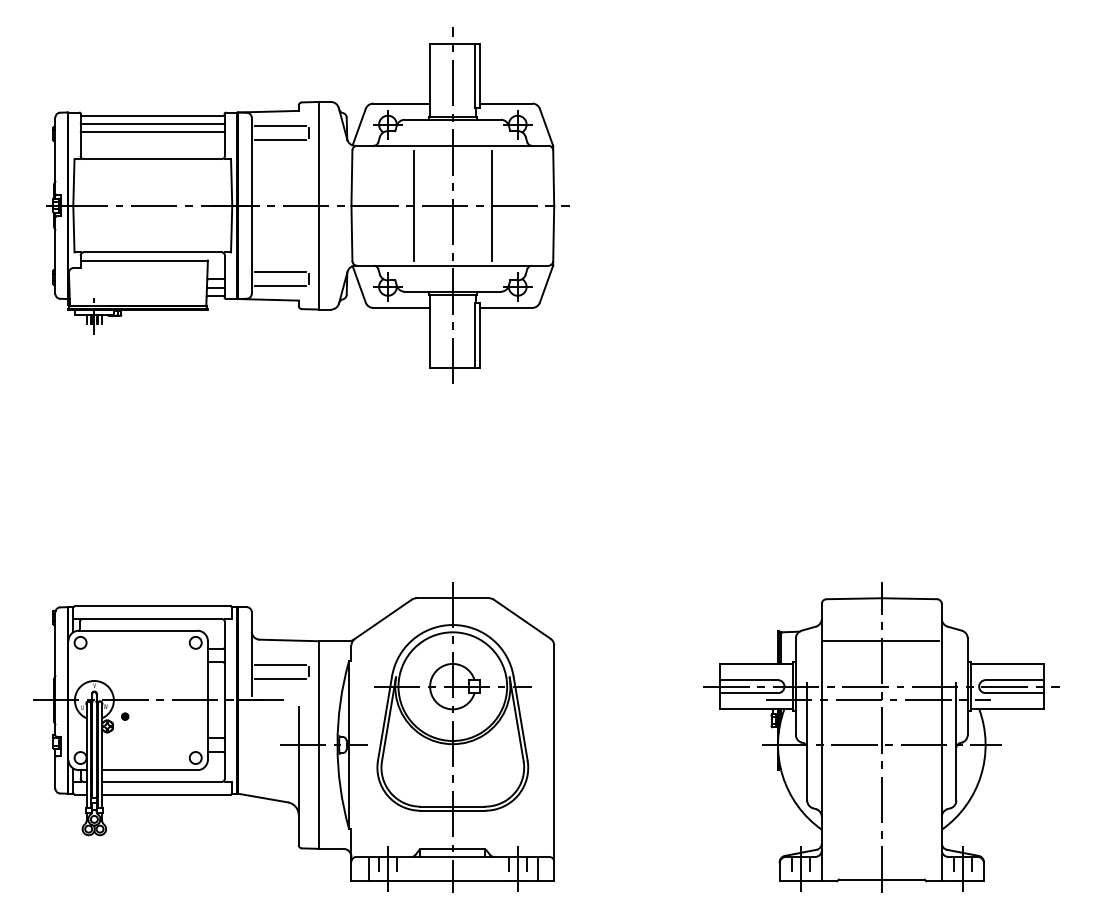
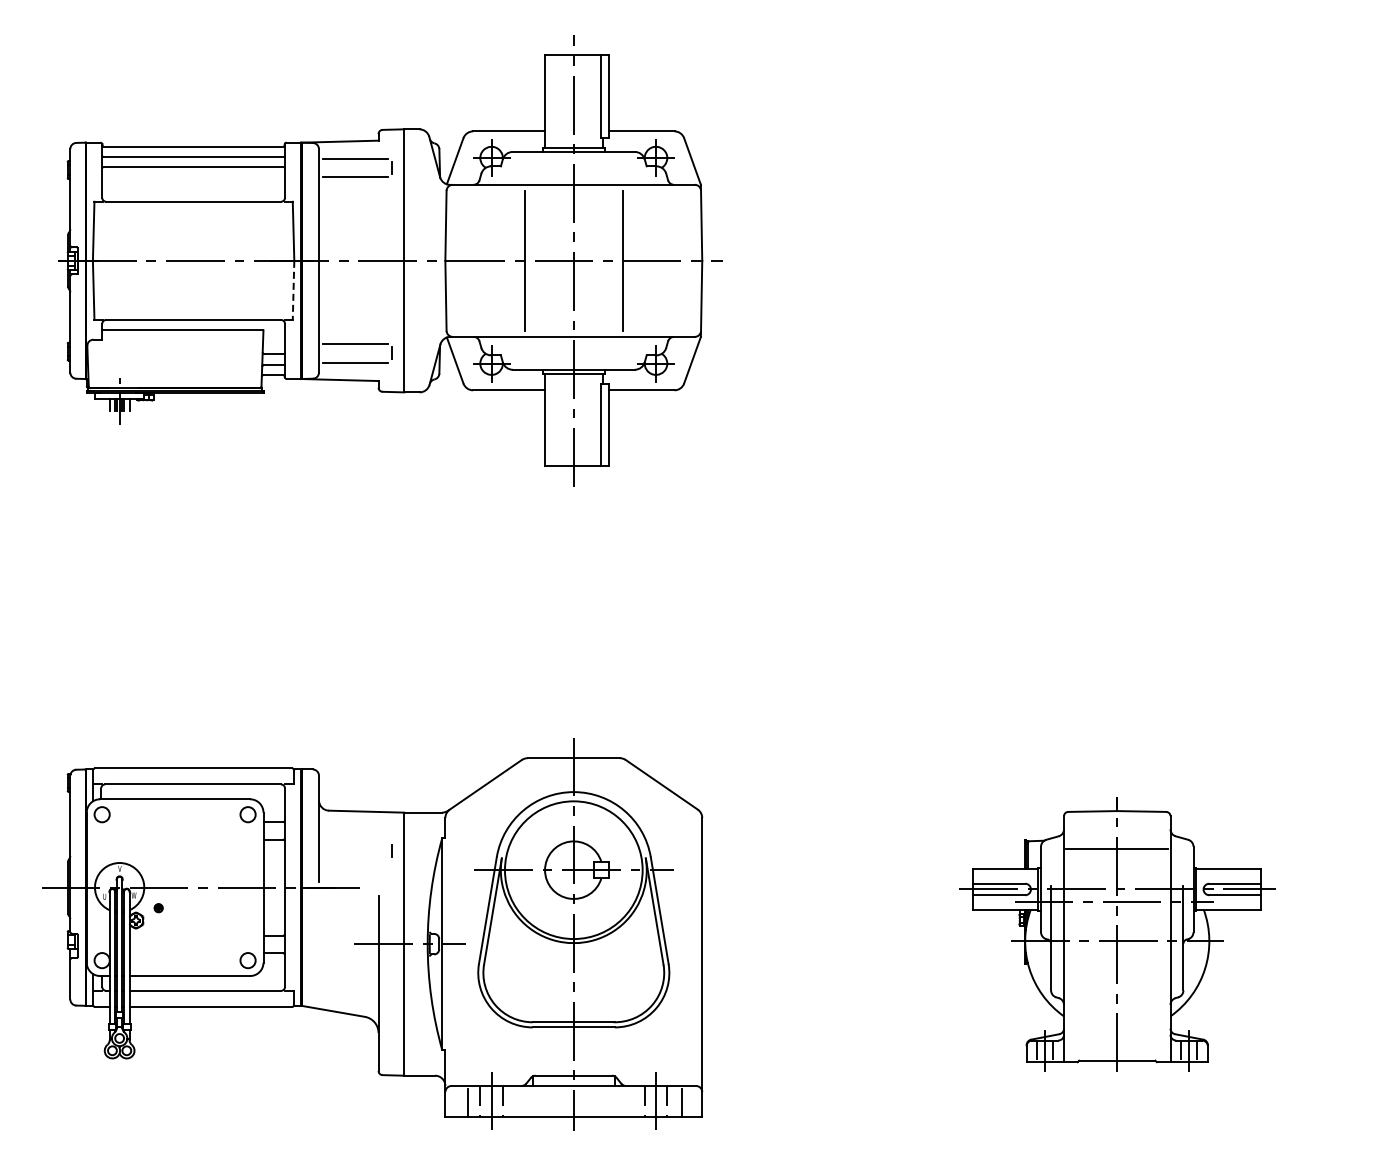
line: (231, 229) -> (293, 290), solid -> dashed
line: (280, 664) -> (355, 842), removed
line: (280, 678) -> (355, 859), removed
part: (881, 737) -> (1116, 934), size x0.7

